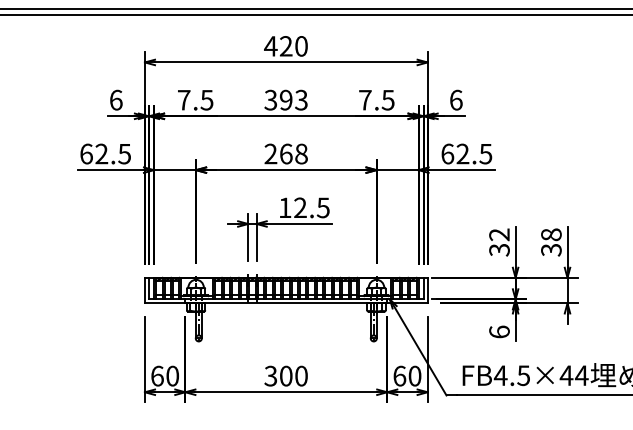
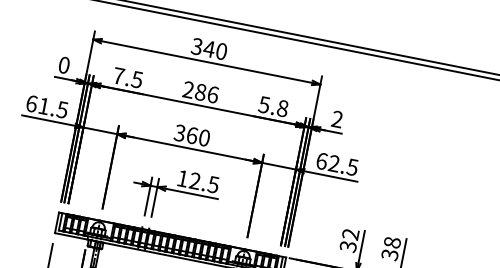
text: (278, 46) -> (203, 47), 420 -> 340
text: (116, 99) -> (64, 64), 6 -> 0
text: (285, 99) -> (200, 91), 393 -> 286
text: (376, 99) -> (273, 106), 7.5 -> 5.8
text: (455, 99) -> (336, 118), 6 -> 2
text: (101, 153) -> (43, 105), 62.5 -> 61.5
text: (285, 154) -> (191, 135), 268 -> 360

